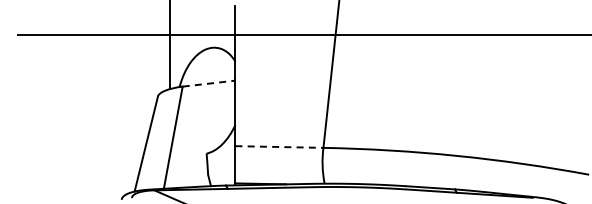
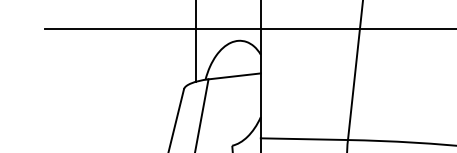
line: (209, 83) -> (235, 76), dashed -> solid
line: (279, 147) -> (304, 139), dashed -> solid

